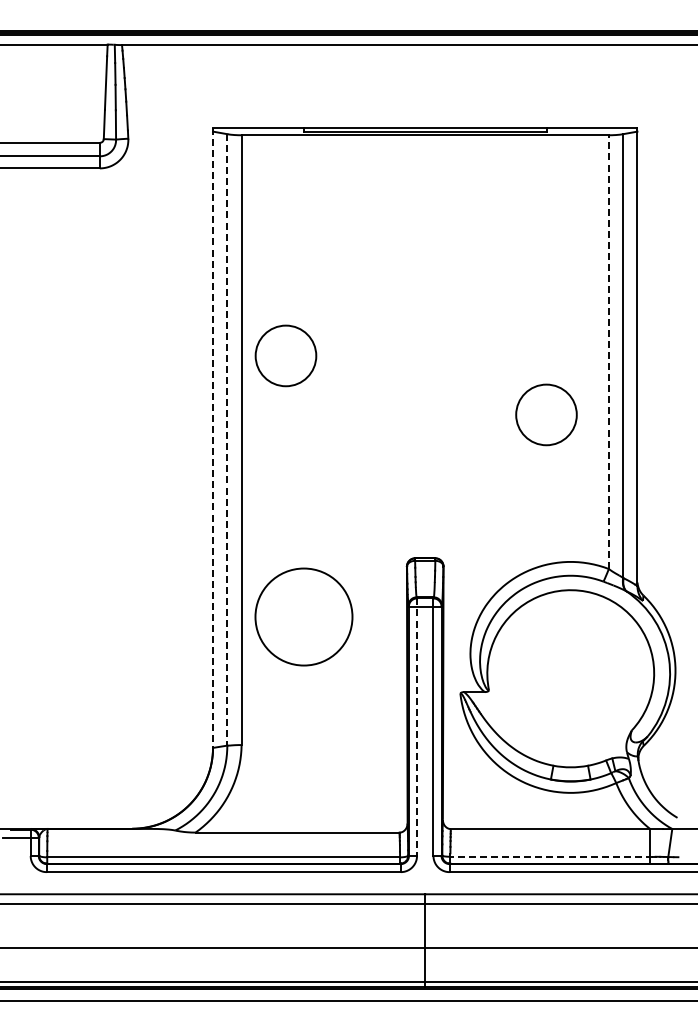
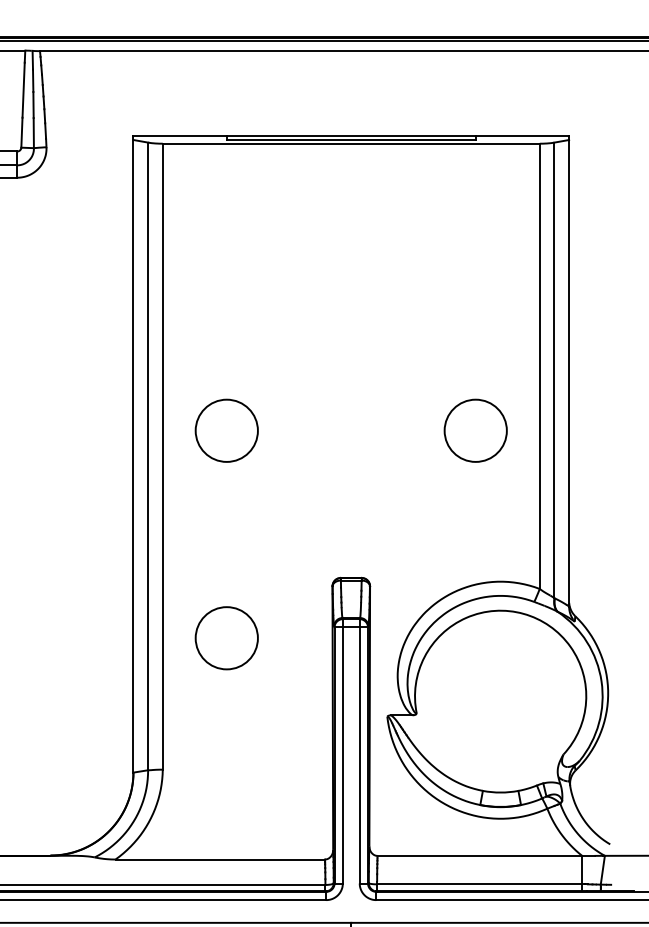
line: (608, 352) -> (539, 366), dashed -> solid
circle: (285, 355) -> (226, 430), moved
line: (213, 437) -> (133, 453), dashed -> solid
line: (227, 439) -> (148, 456), dashed -> solid
circle: (303, 616) -> (226, 637), size x0.62
line: (417, 727) -> (343, 751), dashed -> solid
line: (551, 856) -> (480, 884), dashed -> solid

